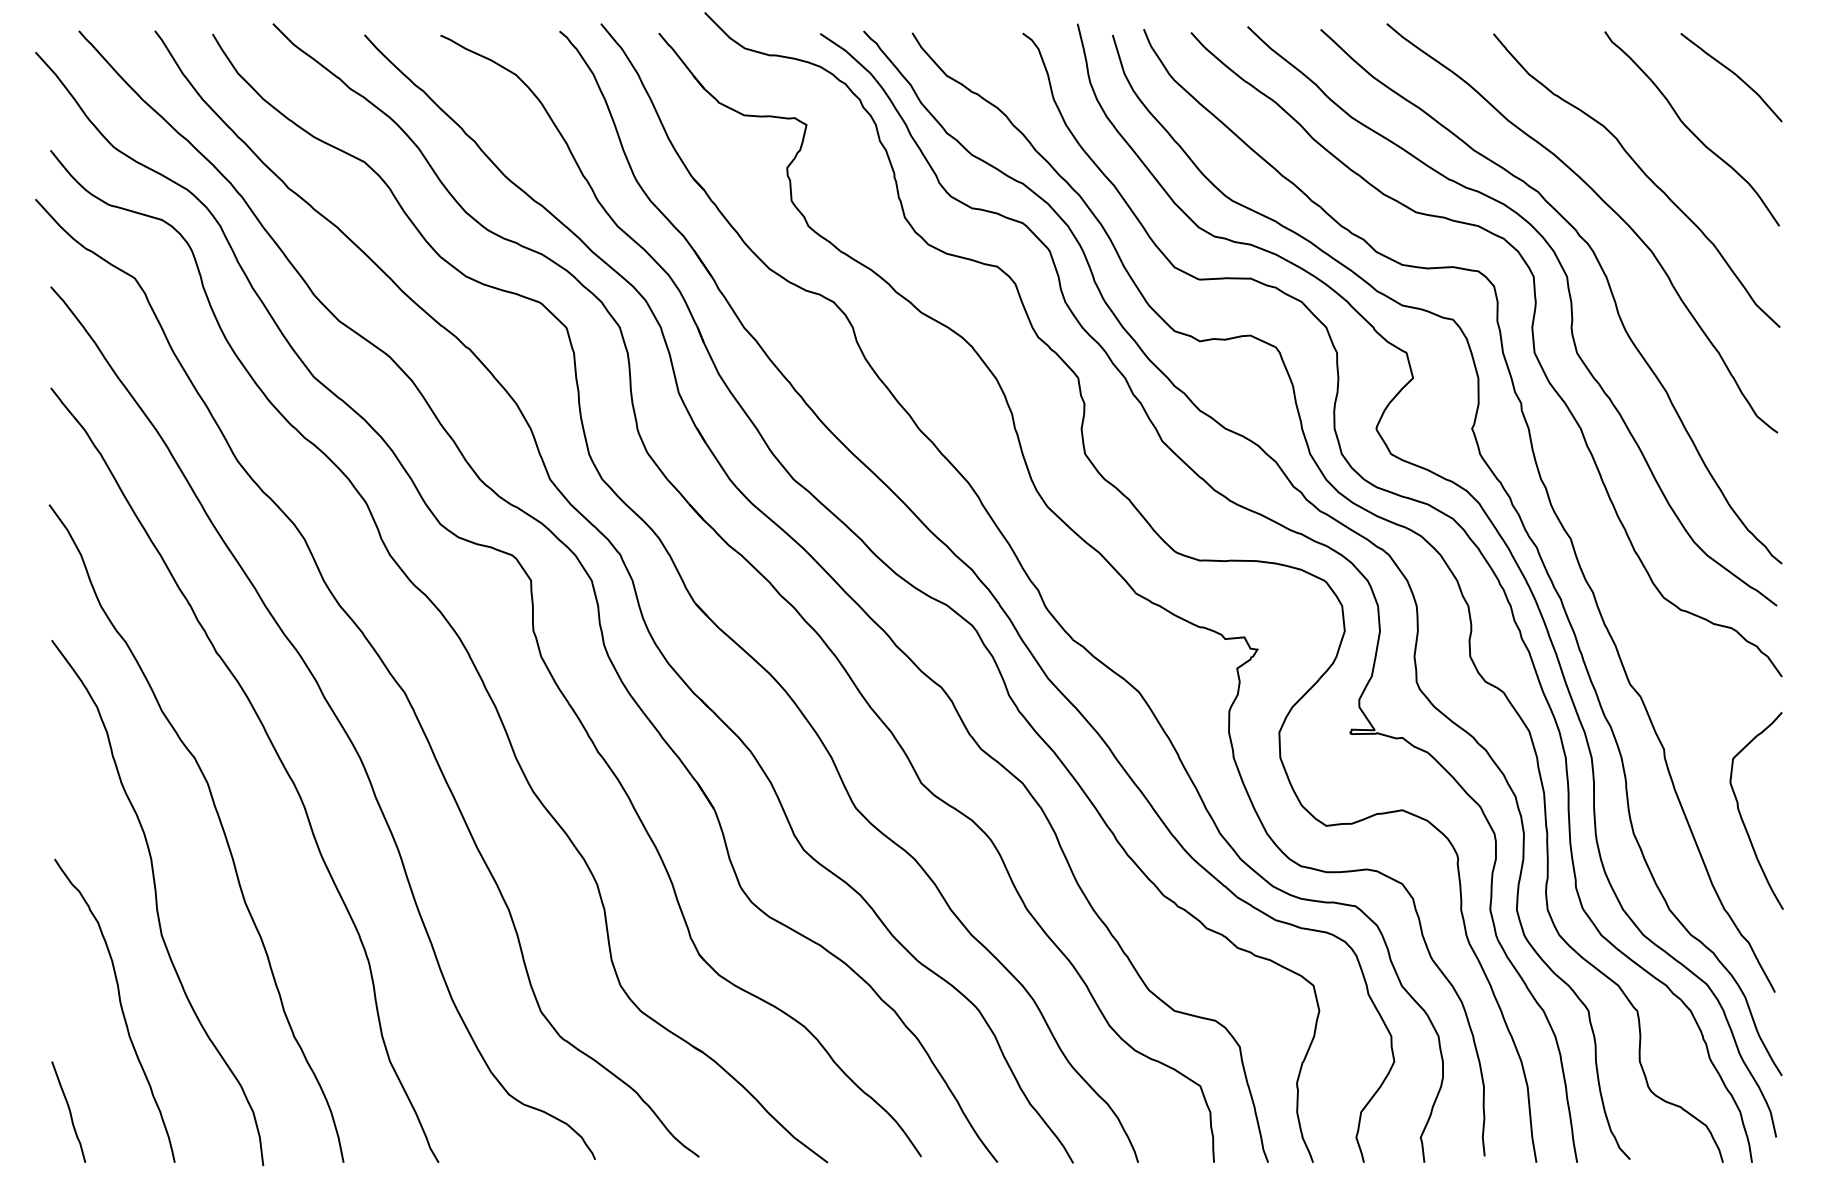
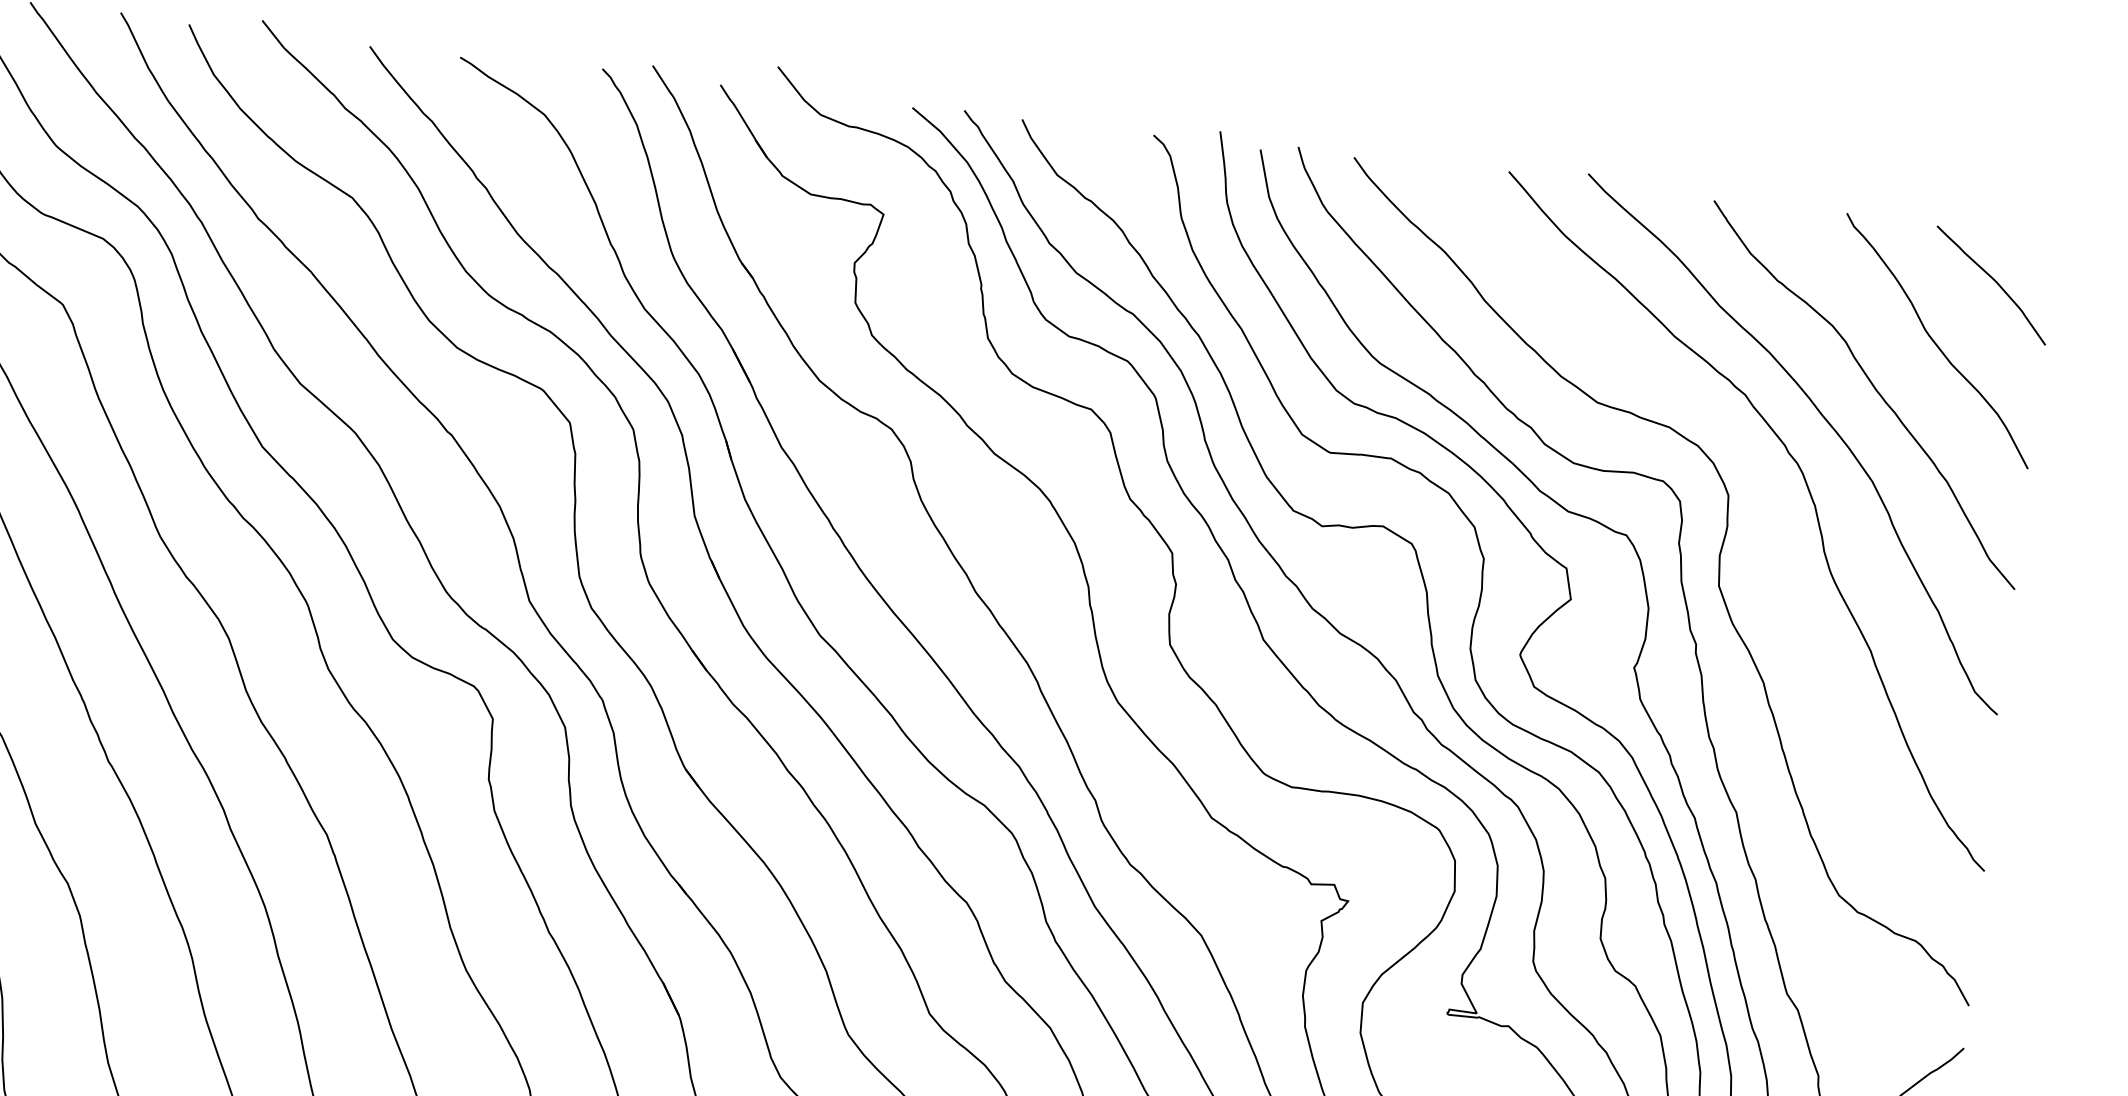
curve: (1570, 310) -> (1767, 540), removed

